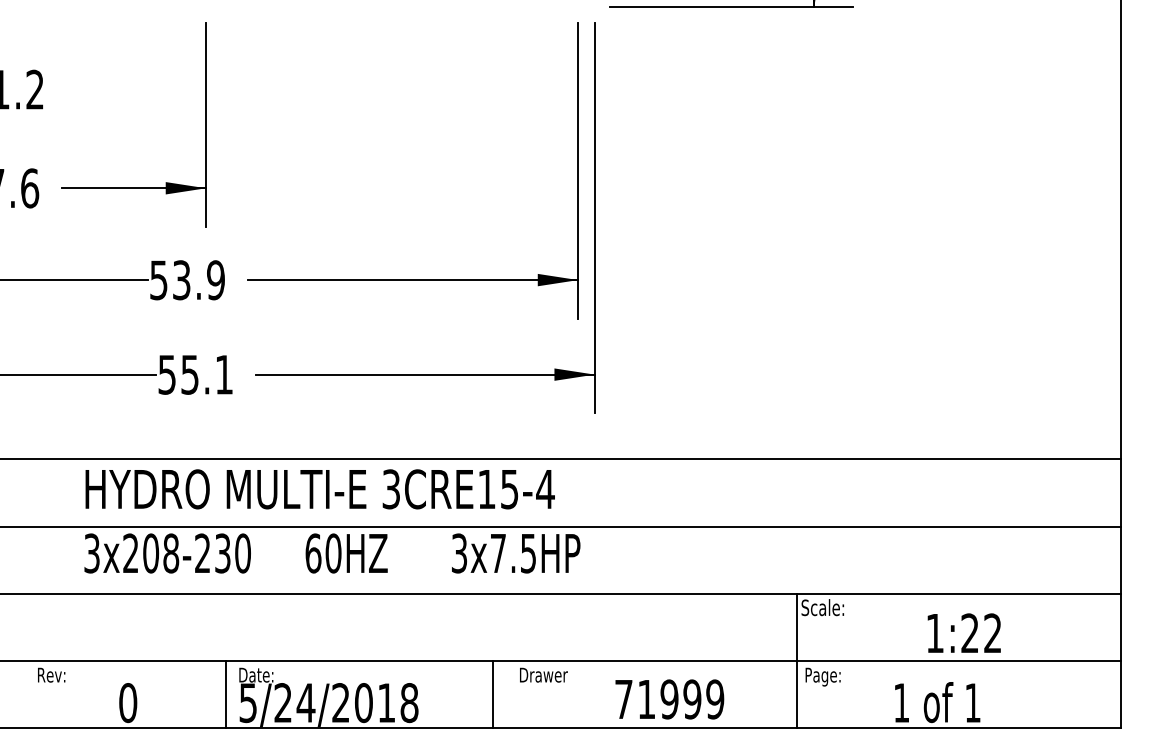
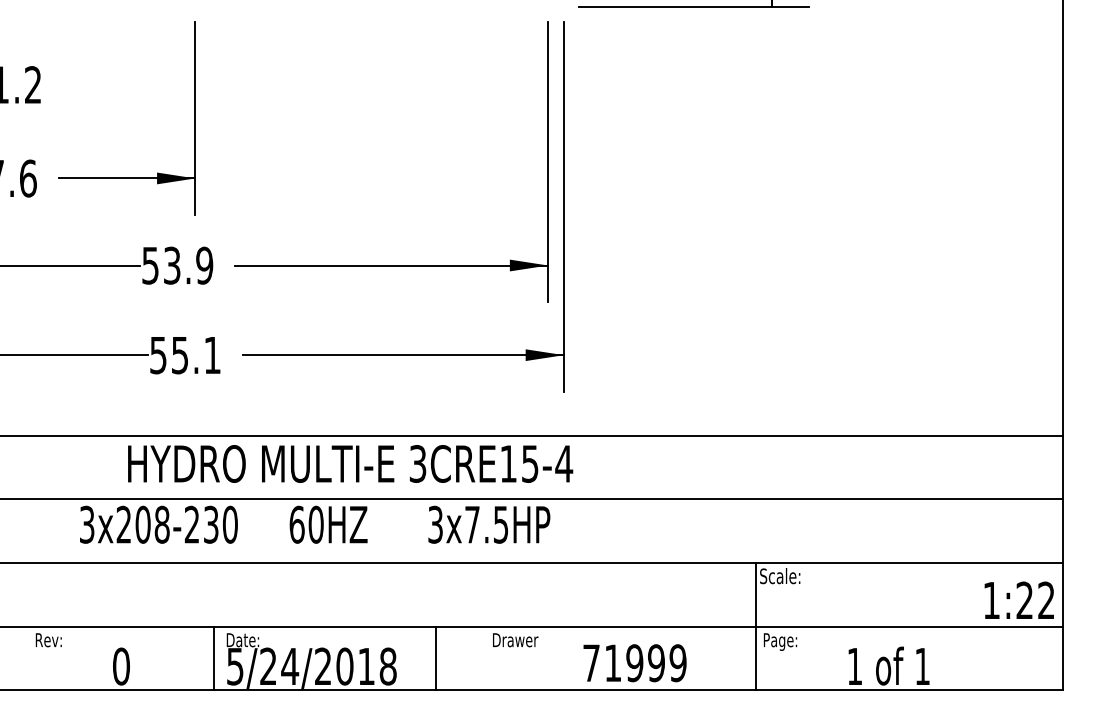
text: (320, 488) -> (350, 463), moved
text: (963, 632) -> (1018, 599), moved
line: (493, 694) -> (436, 658), moved

